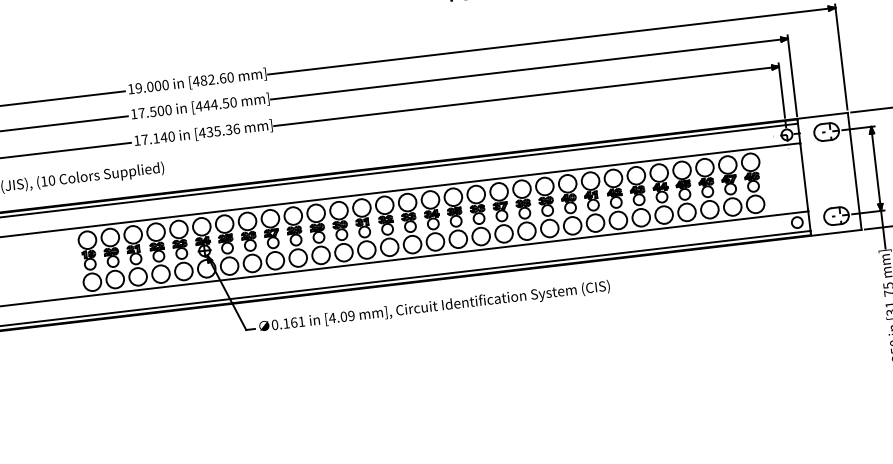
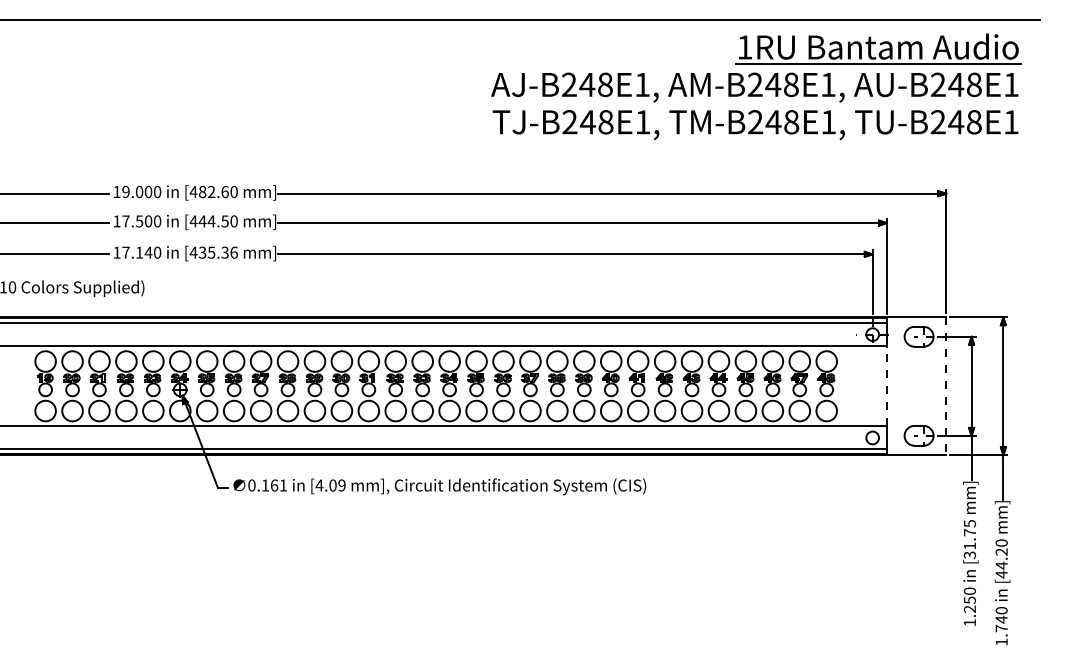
line: (854, 171) -> (946, 386), solid -> dashed
line: (803, 176) -> (886, 385), solid -> dashed

